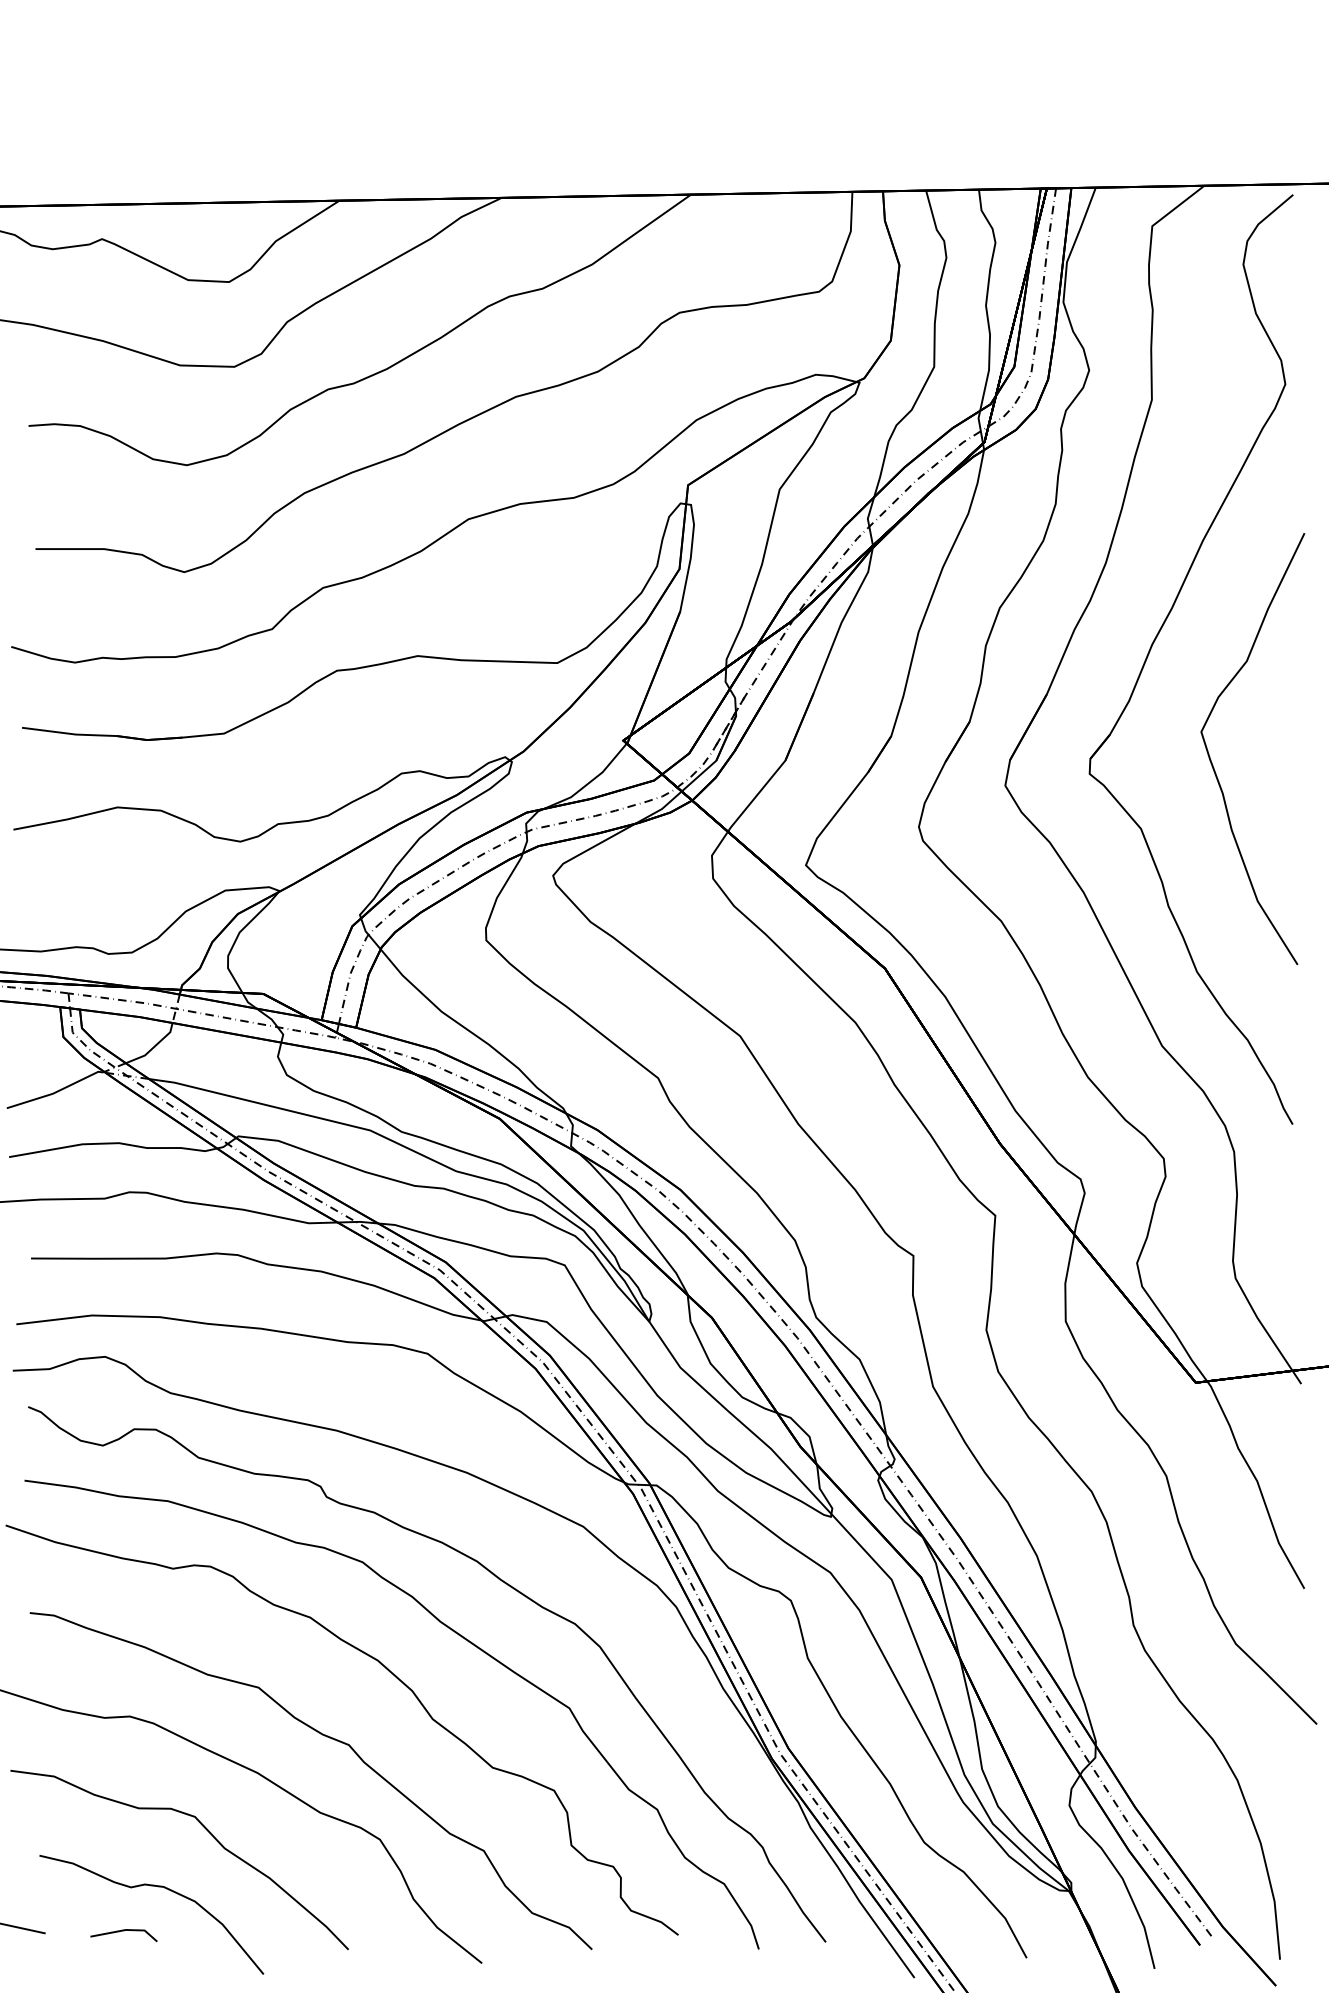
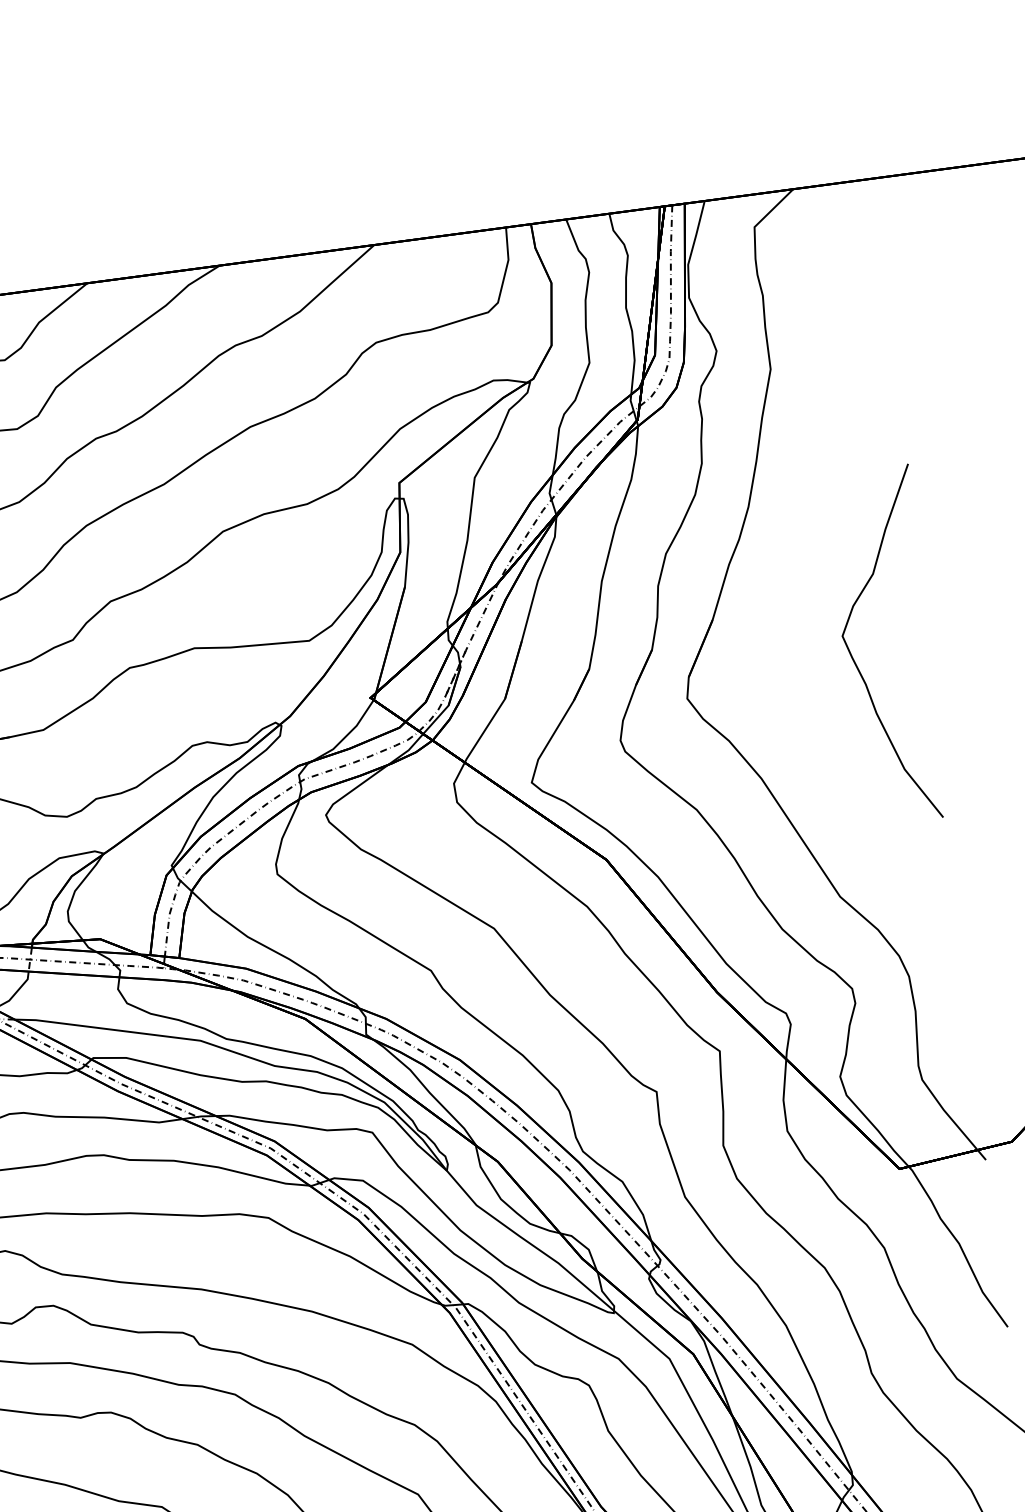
part: (1156, 639) -> (797, 564), removed

